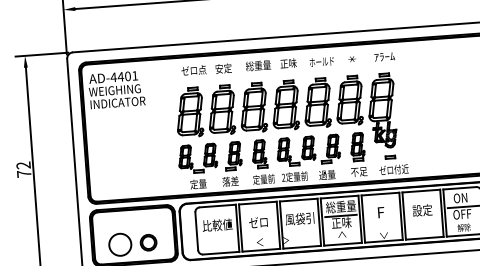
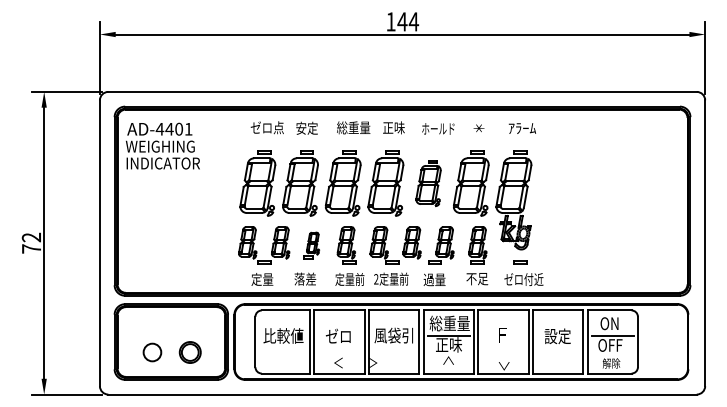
part: (317, 103) -> (428, 183), size x0.7
part: (233, 156) -> (311, 245), size x0.7
circle: (120, 244) -> (152, 352), size x0.6

